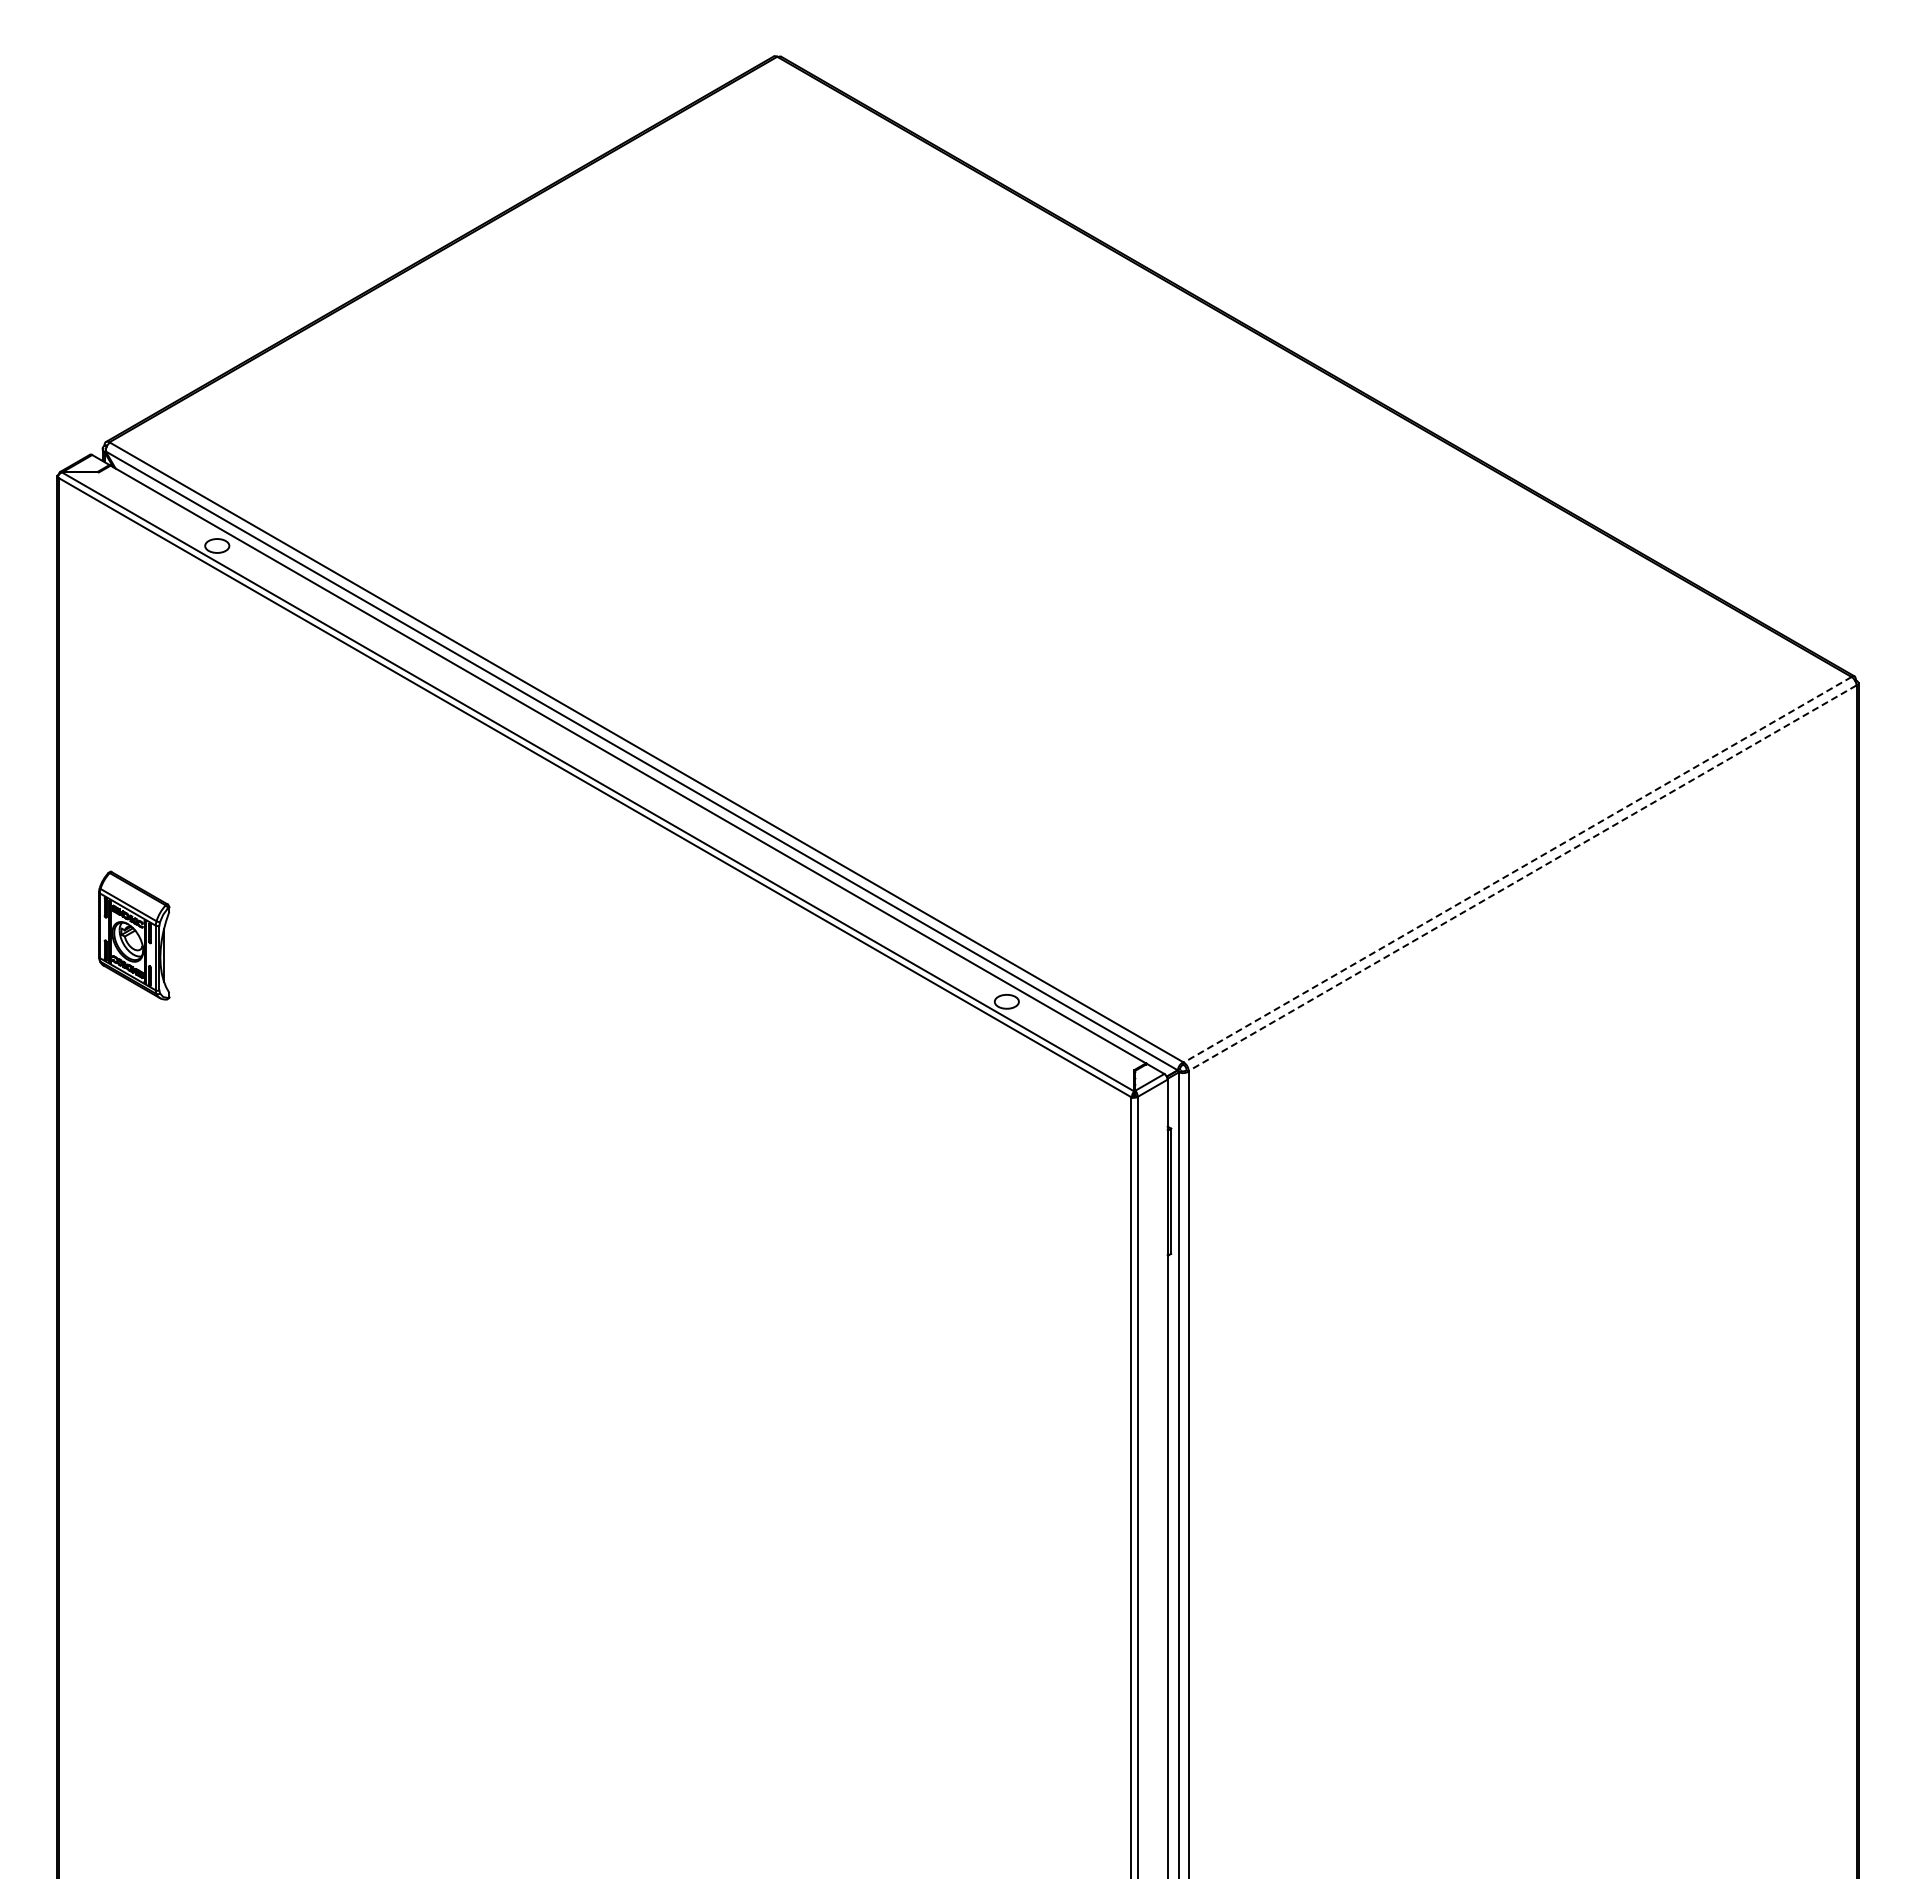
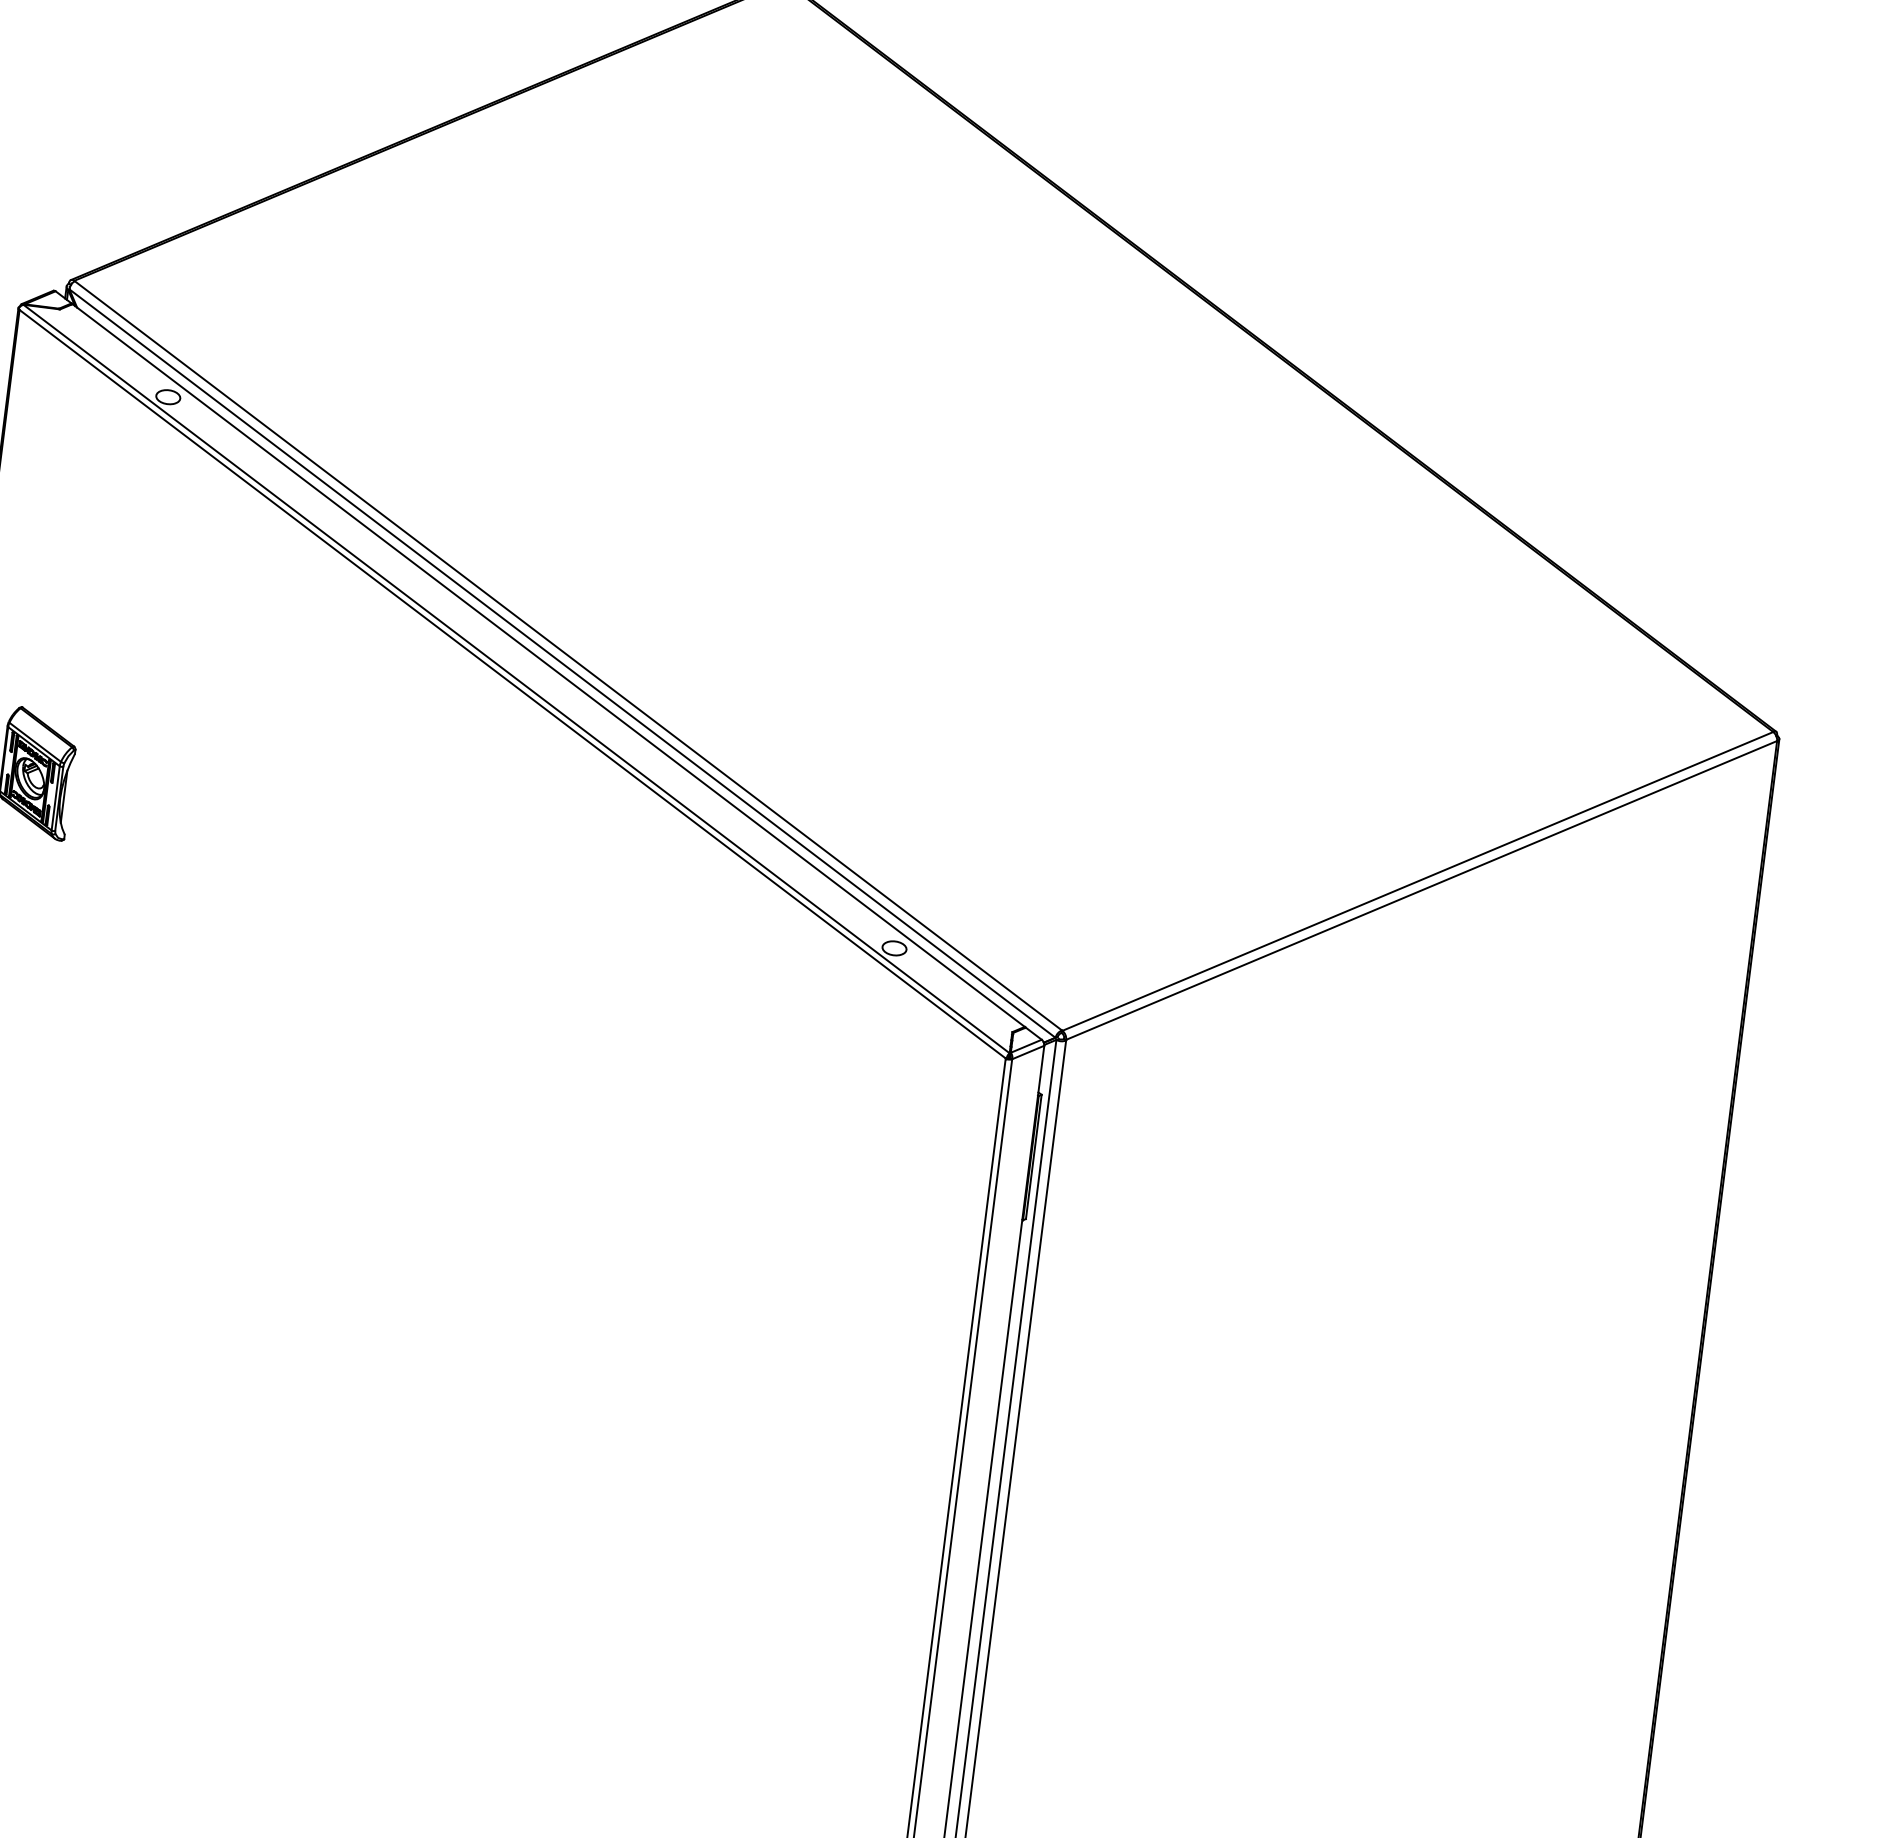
line: (1517, 869) -> (1417, 881), dashed -> solid
line: (1522, 878) -> (1421, 890), dashed -> solid

